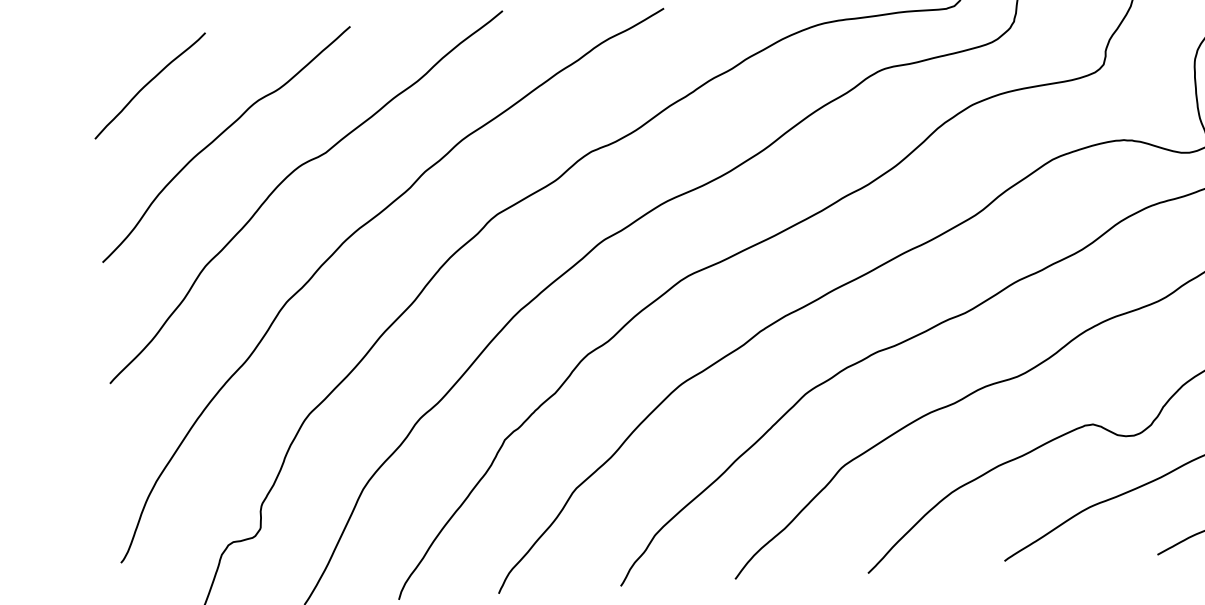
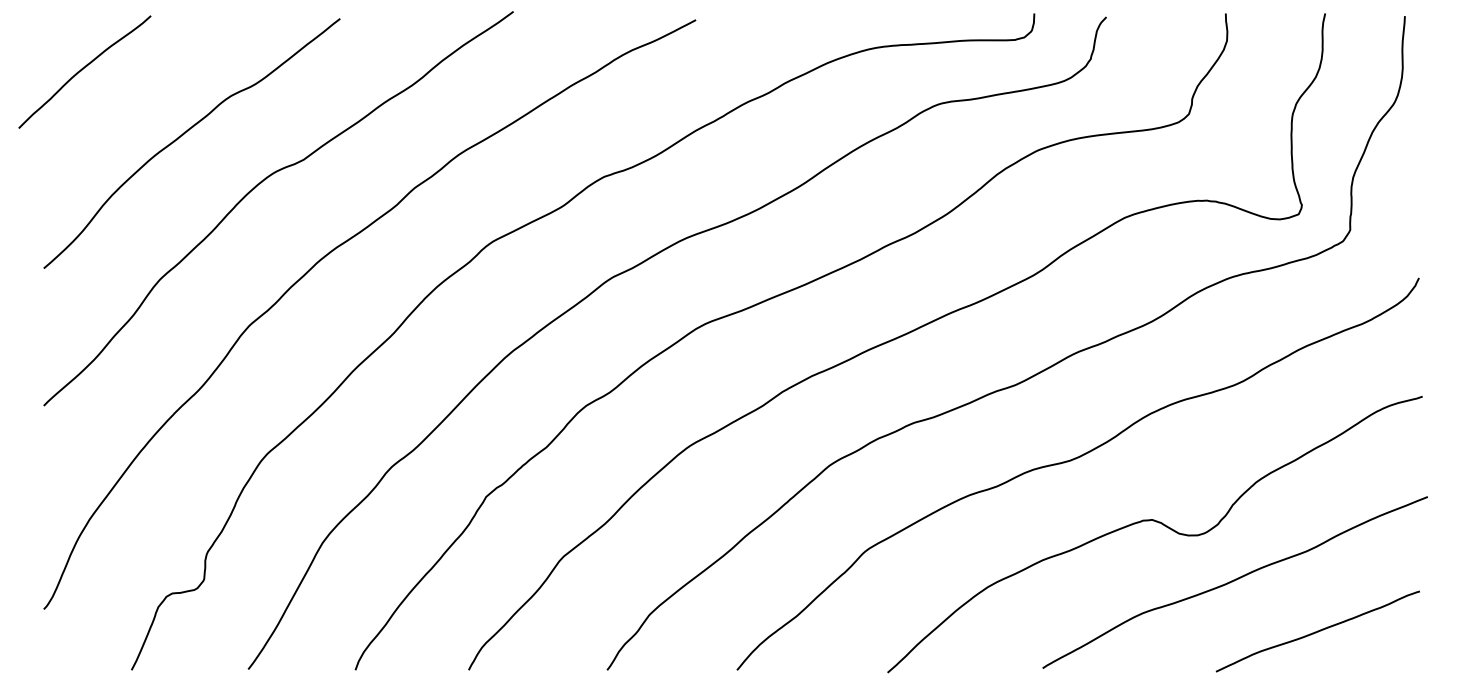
curve: (148, 83) -> (83, 69), moved

